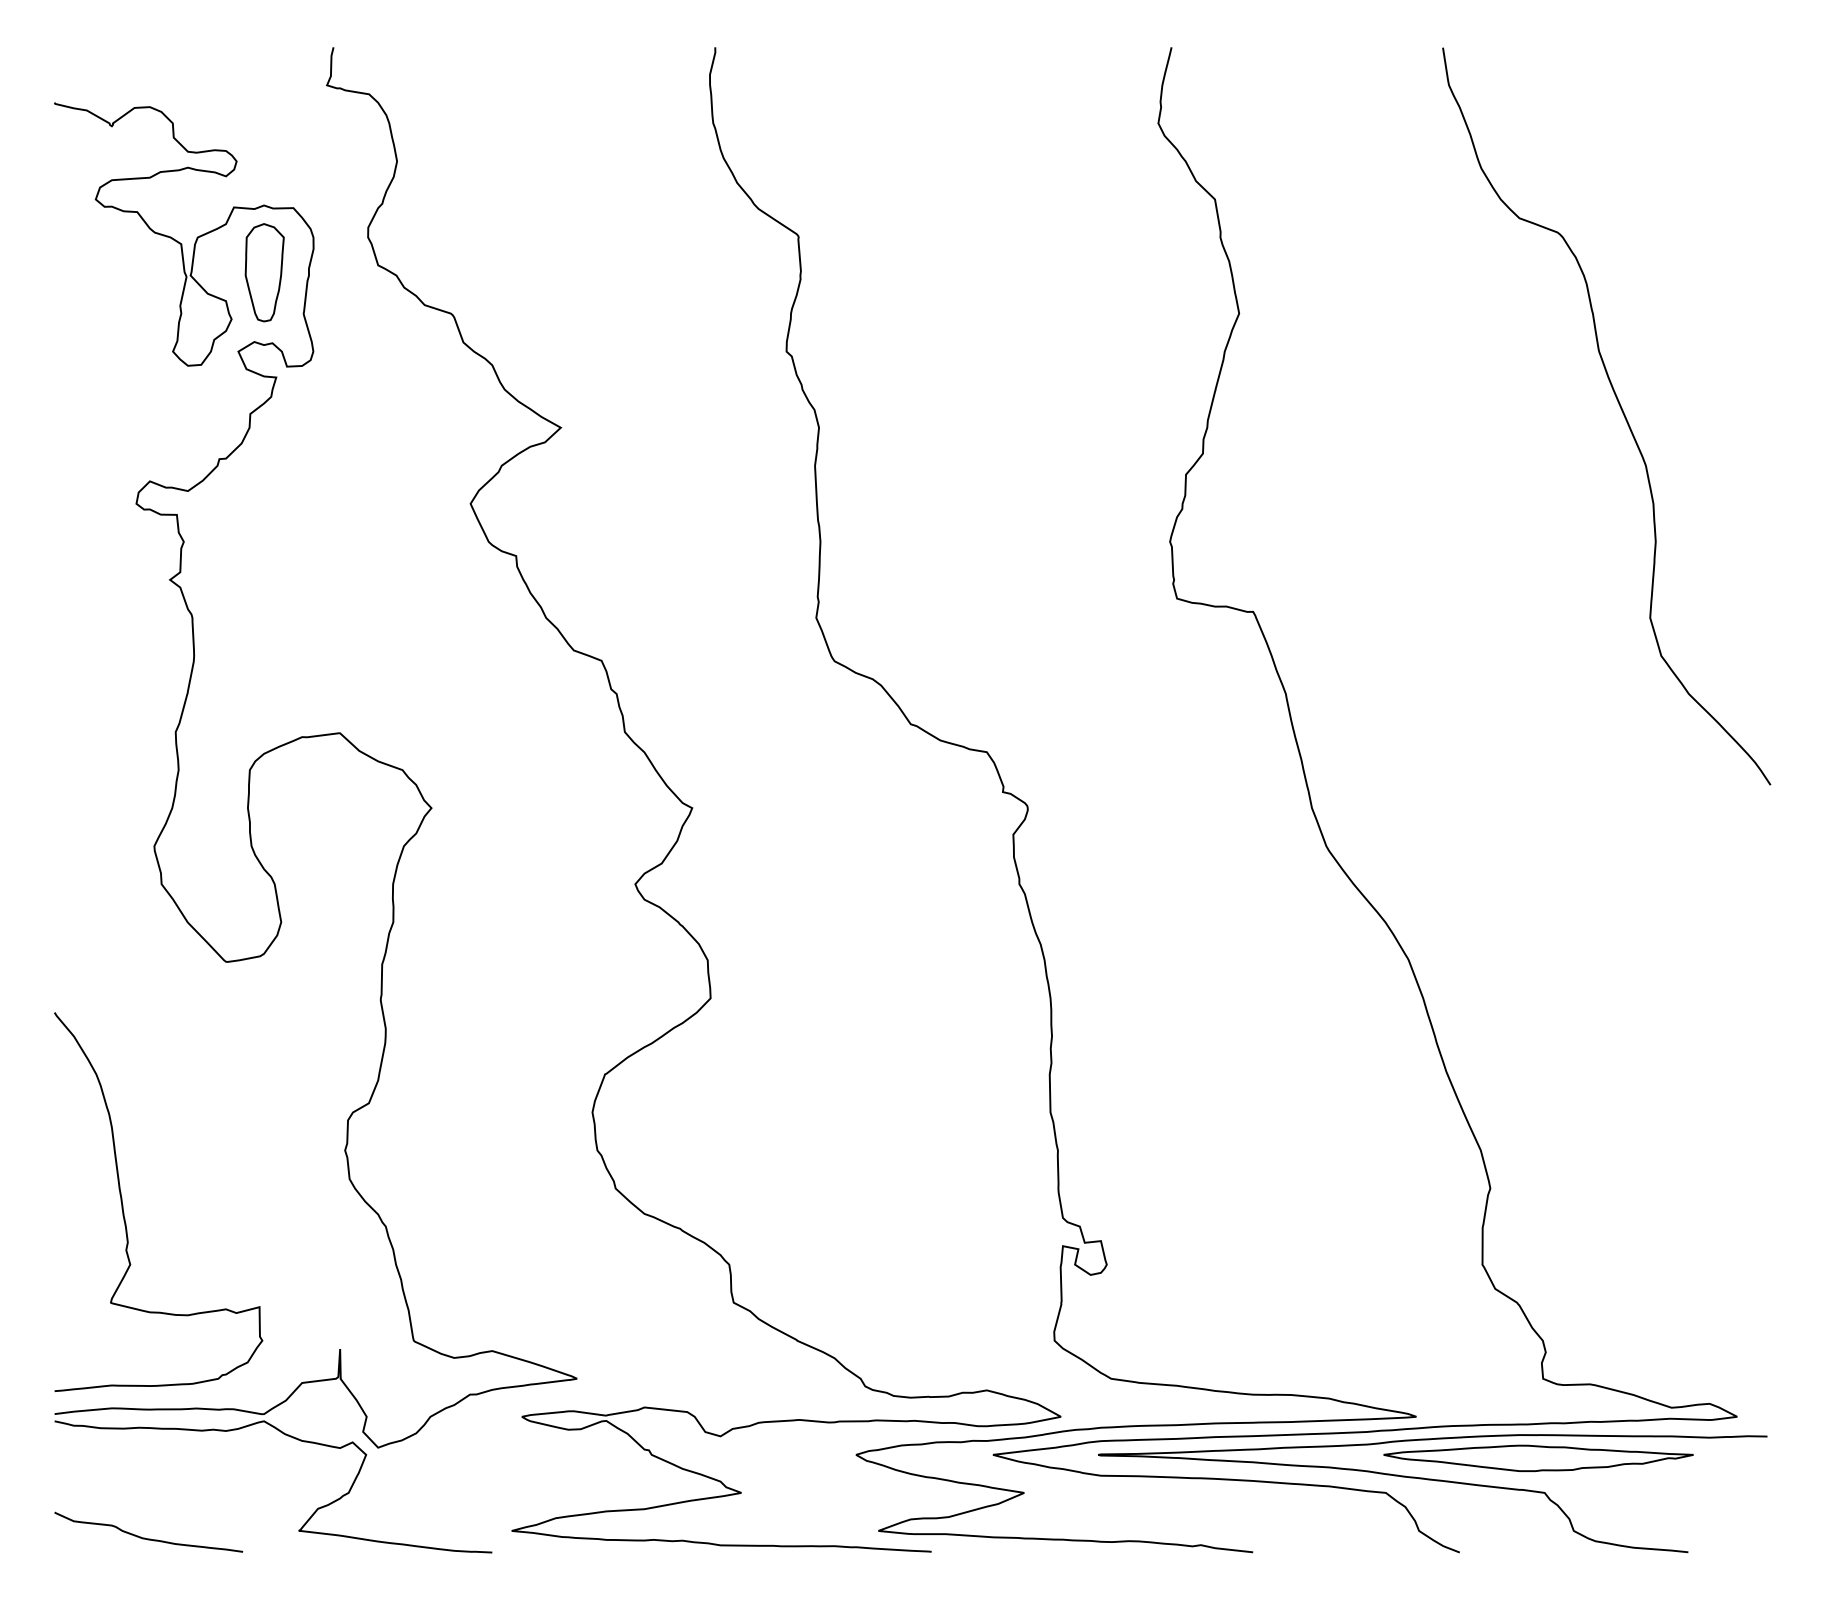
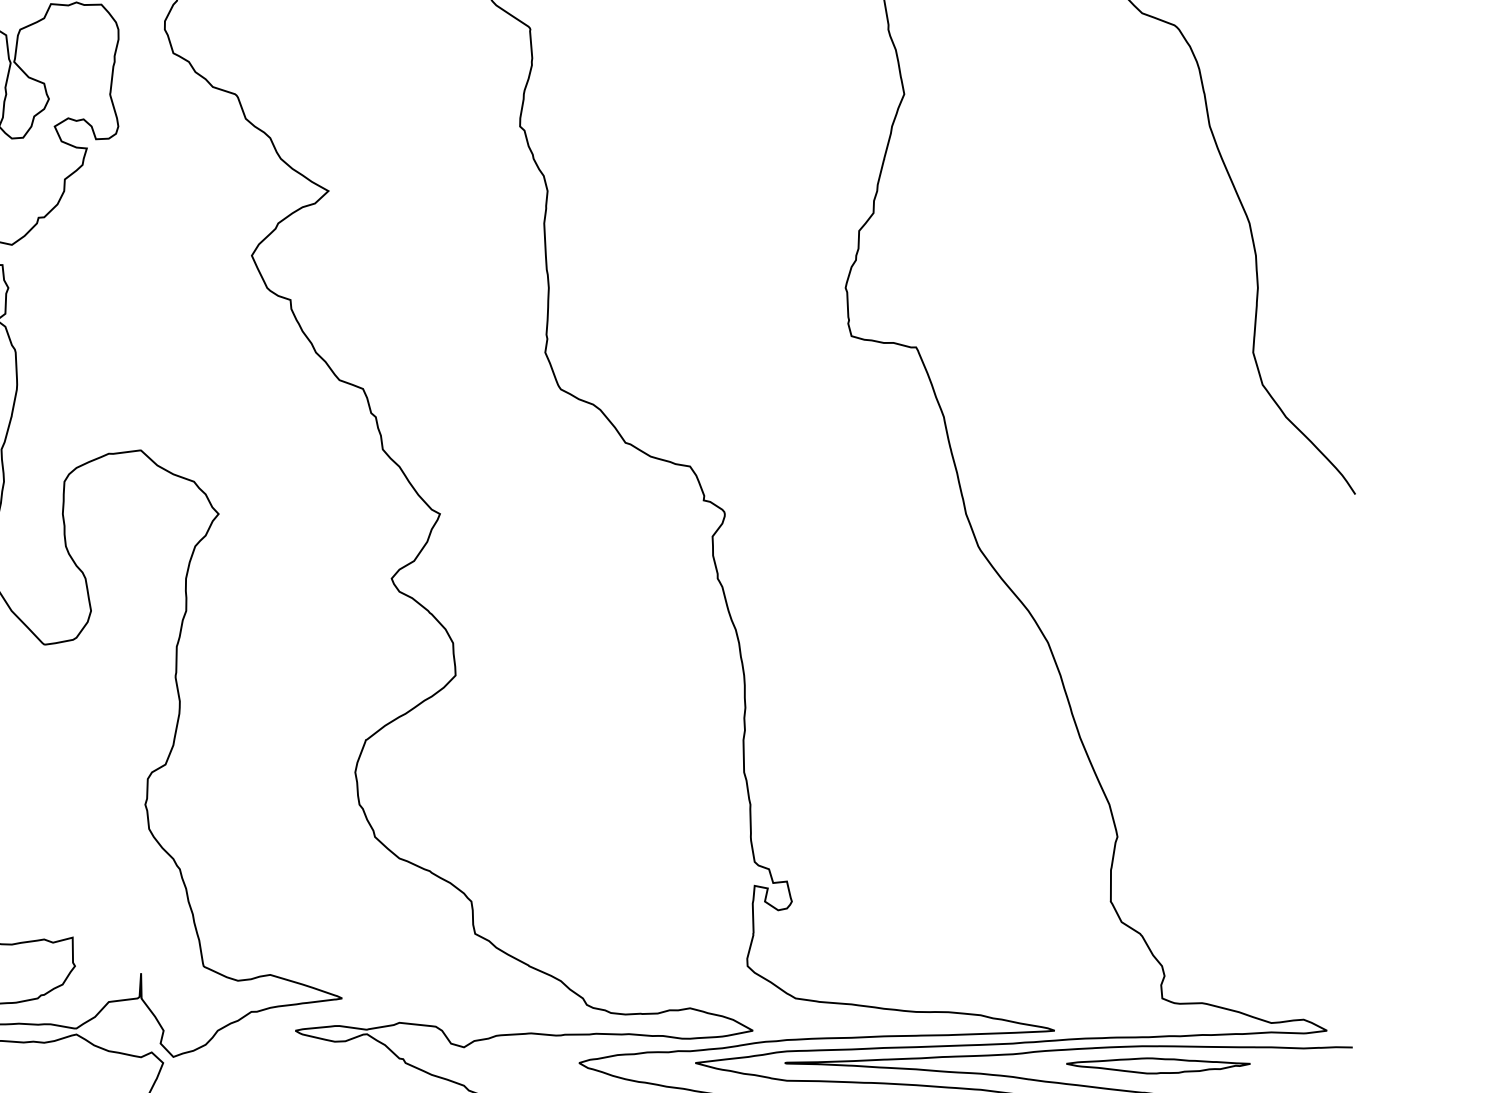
part: (264, 272) -> (76, 59), removed
part: (1538, 1457) -> (1158, 1065), size x0.7

